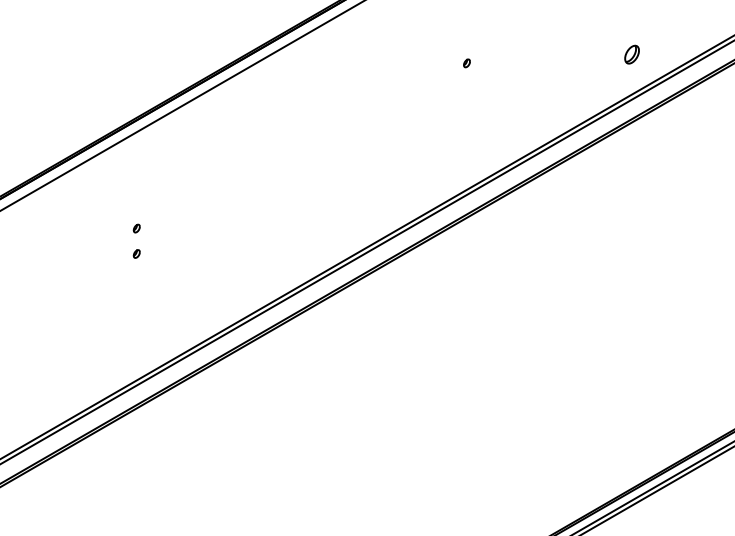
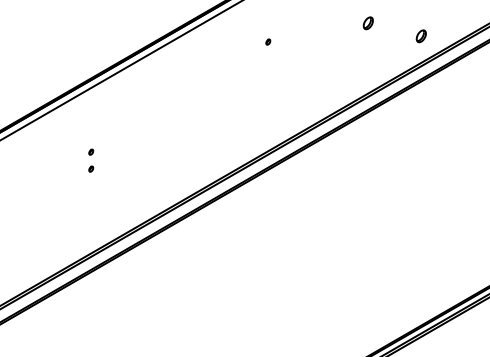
part: (551, 35) -> (367, 23), added
part: (467, 62) -> (268, 41), moved

